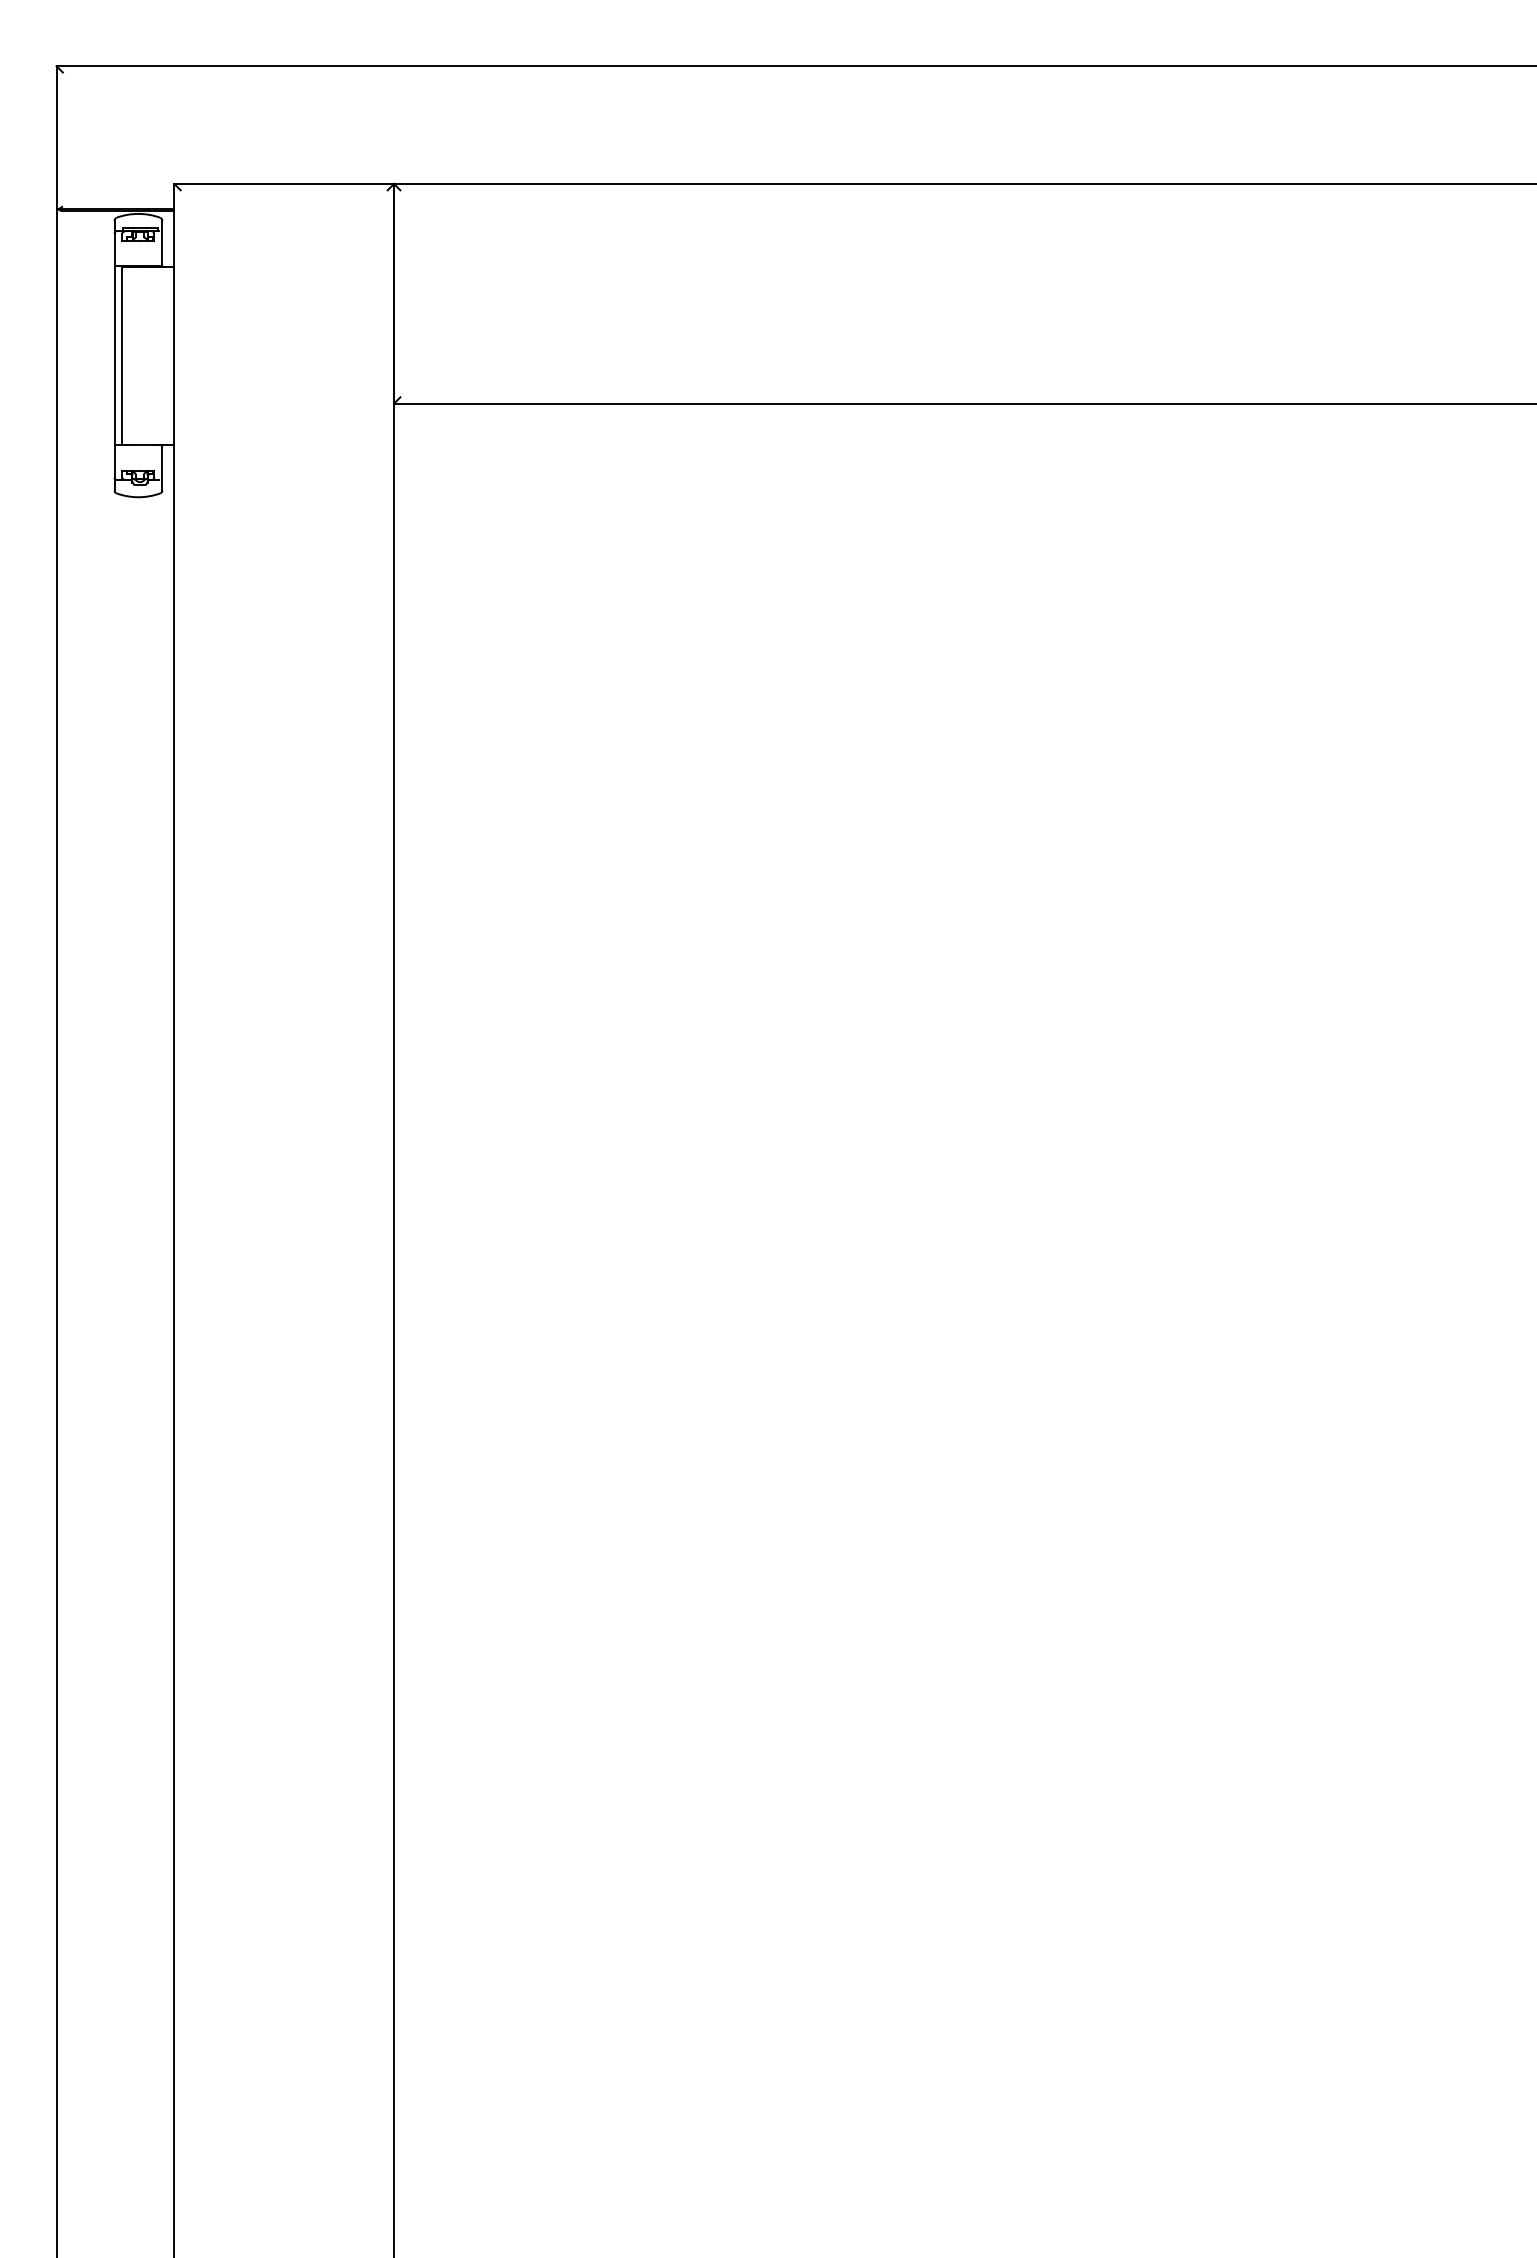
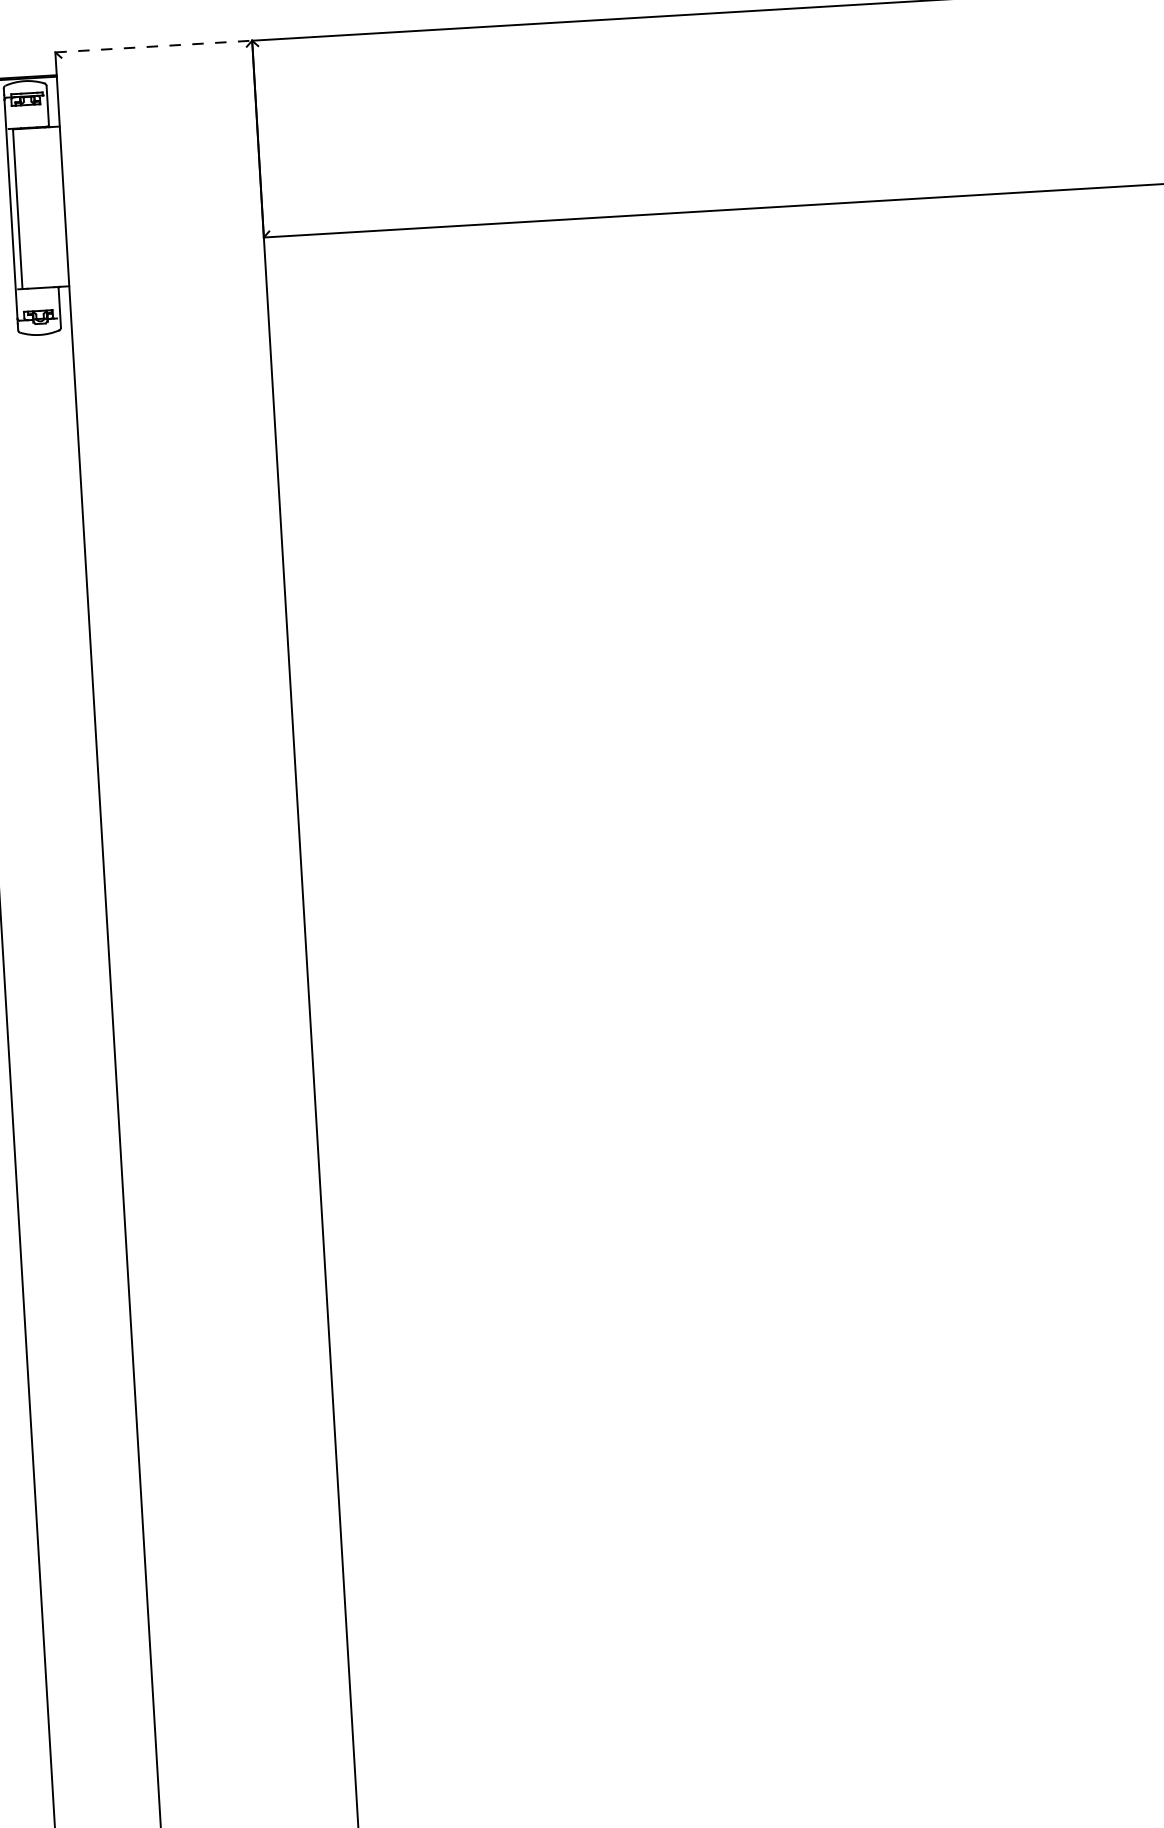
line: (284, 183) -> (154, 46), solid -> dashed

